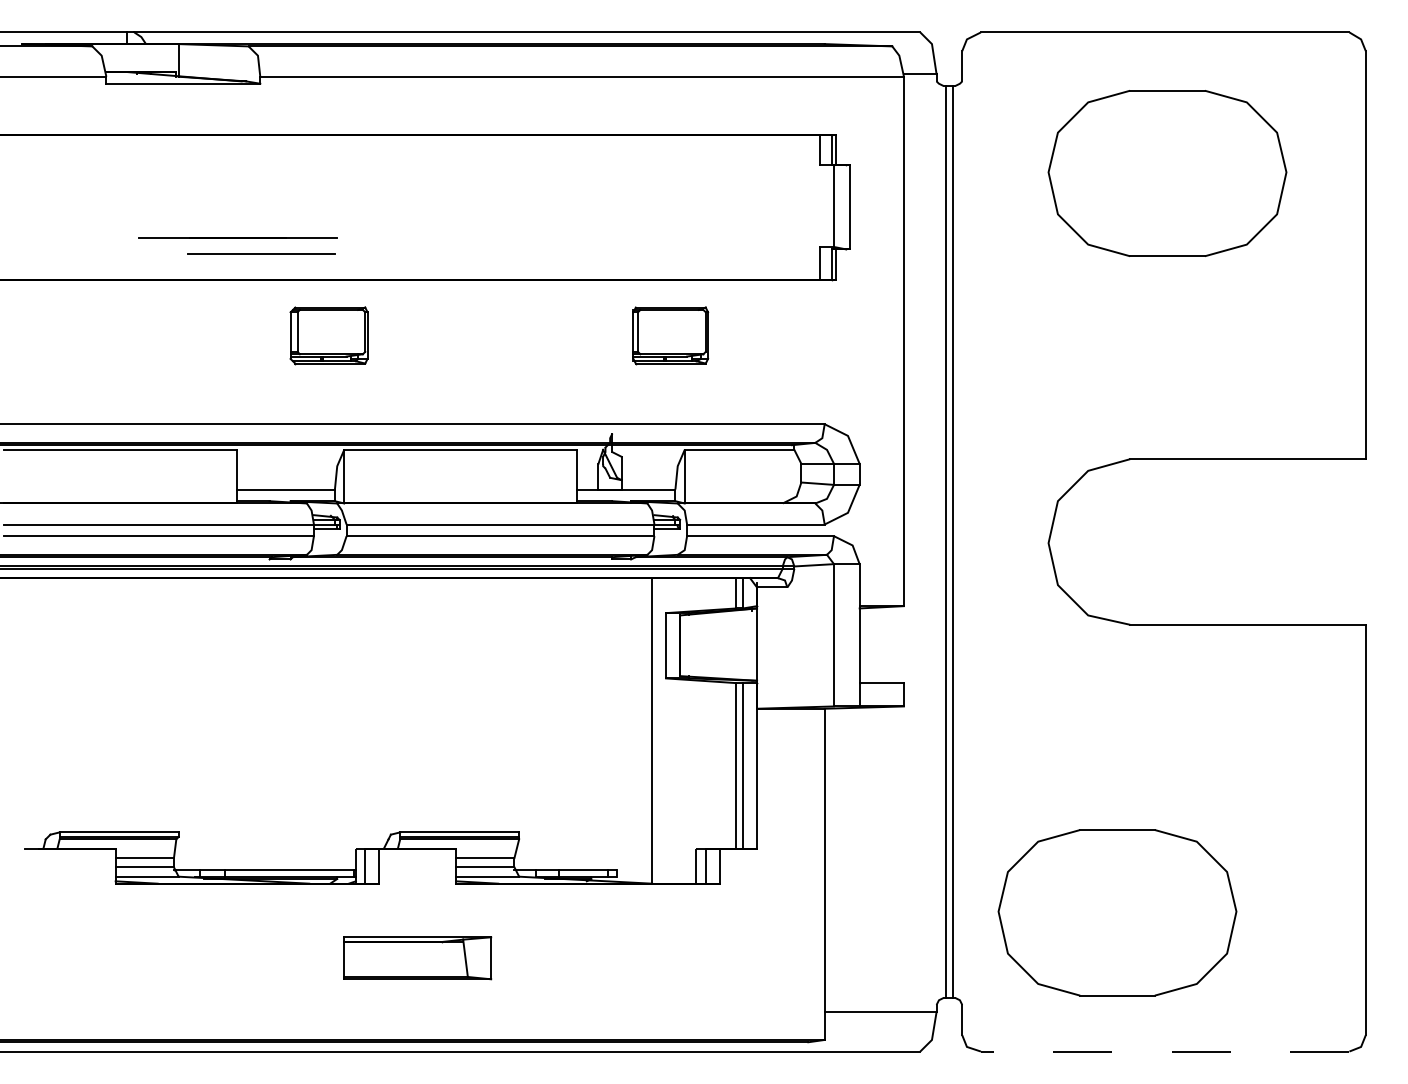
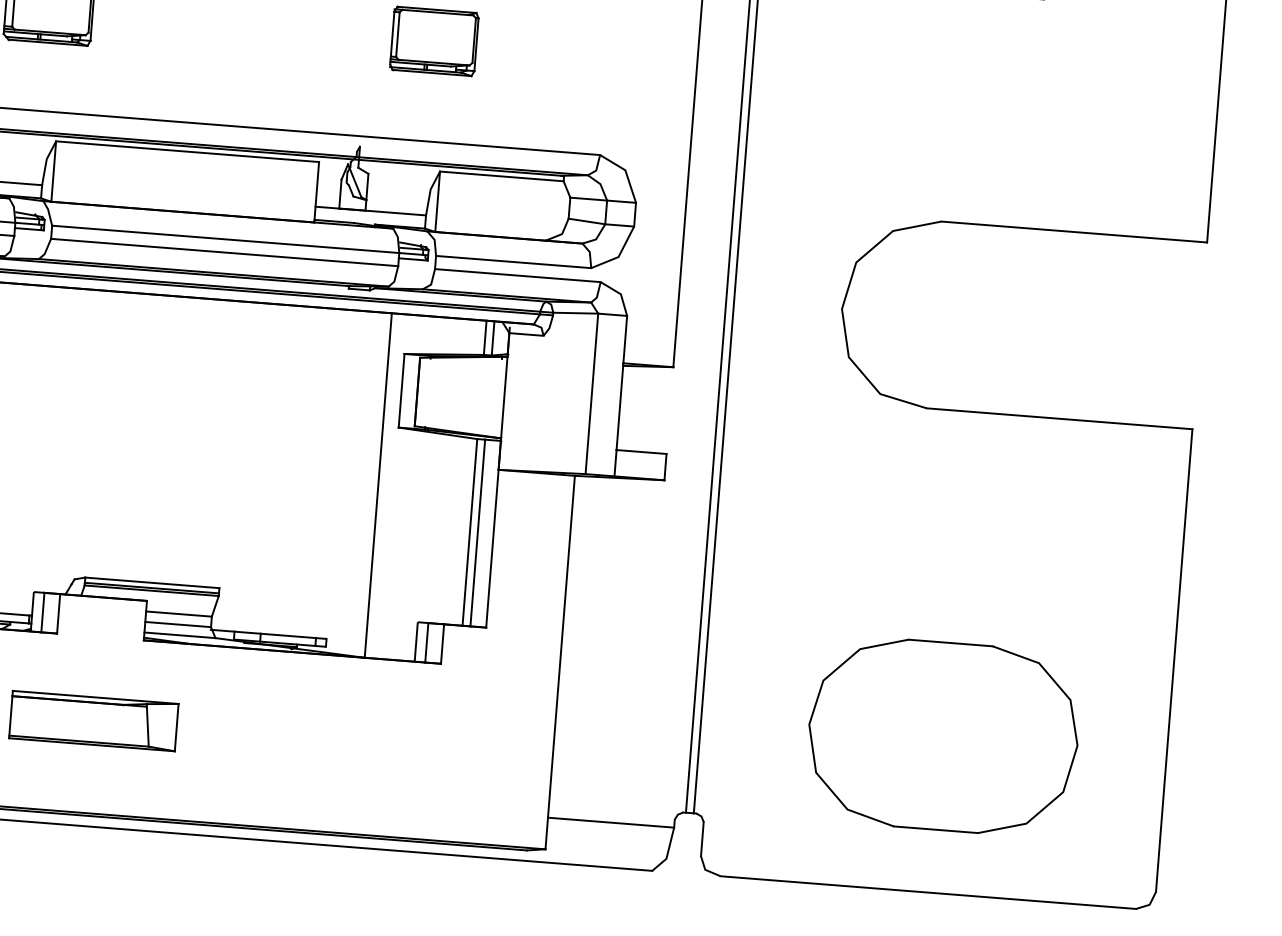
part: (1117, 912) -> (943, 736), moved
line: (1164, 1051) -> (927, 892), dashed -> solid

